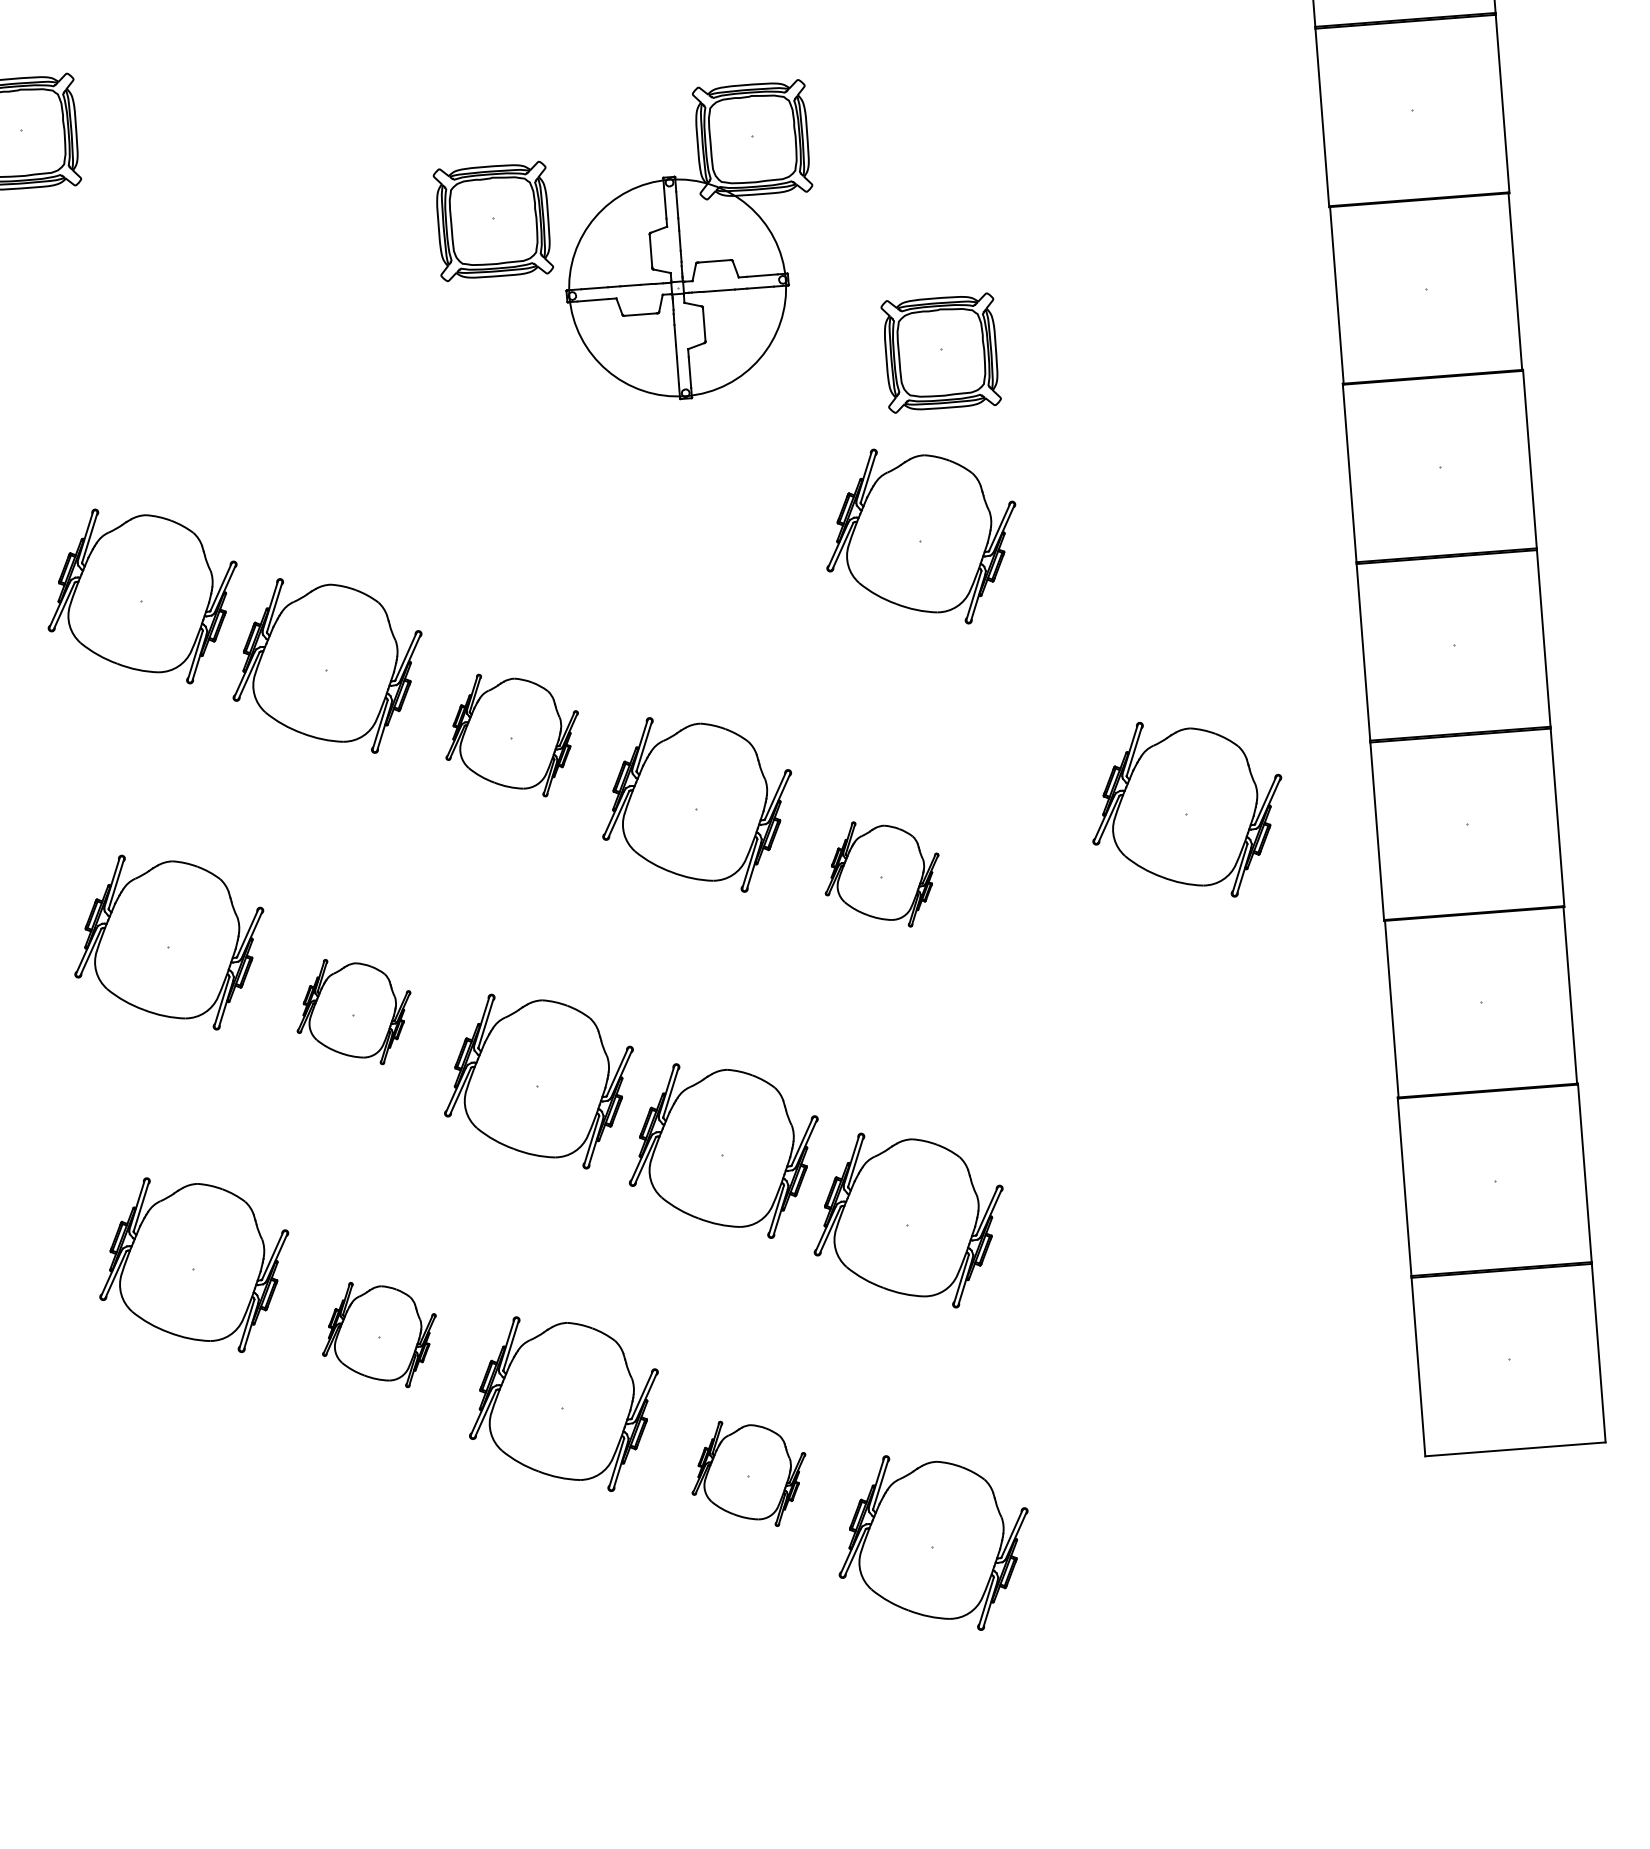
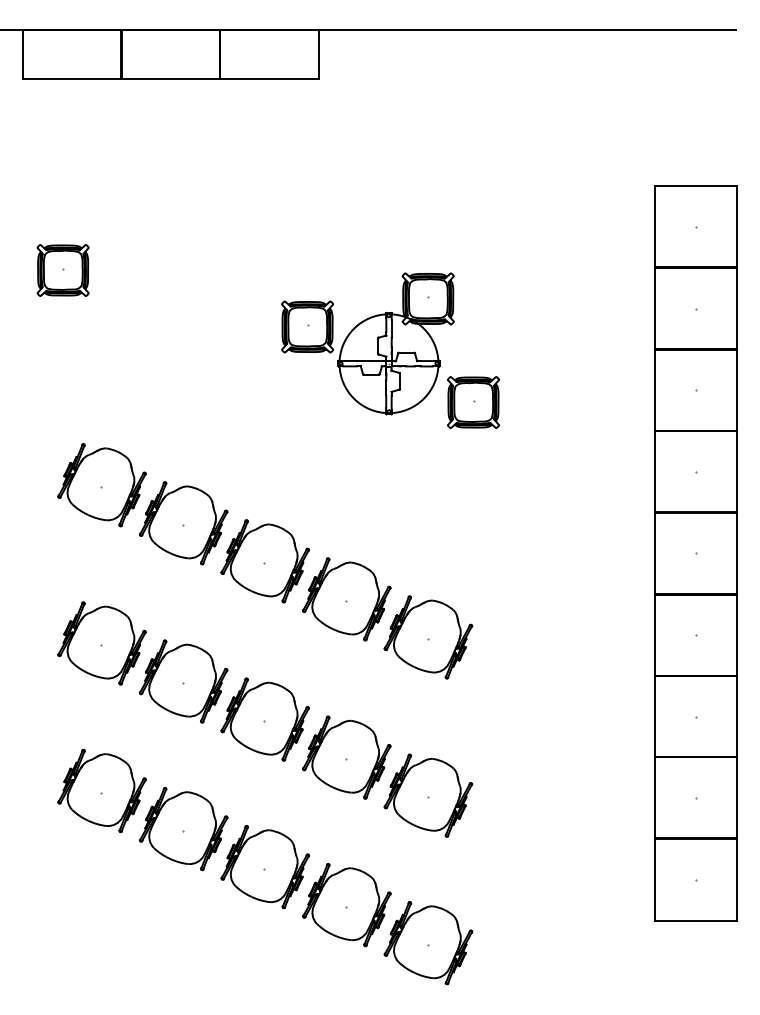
part: (627, 247) -> (367, 343), moved
part: (920, 537) -> (457, 485), removed
part: (510, 735) -> (264, 561), size x1.43
part: (1187, 809) -> (569, 618), removed
part: (882, 874) -> (428, 637), size x1.67
part: (353, 1012) -> (183, 681), size x1.67
part: (378, 1335) -> (183, 829), size x1.67
part: (748, 1474) -> (346, 905), size x1.67

